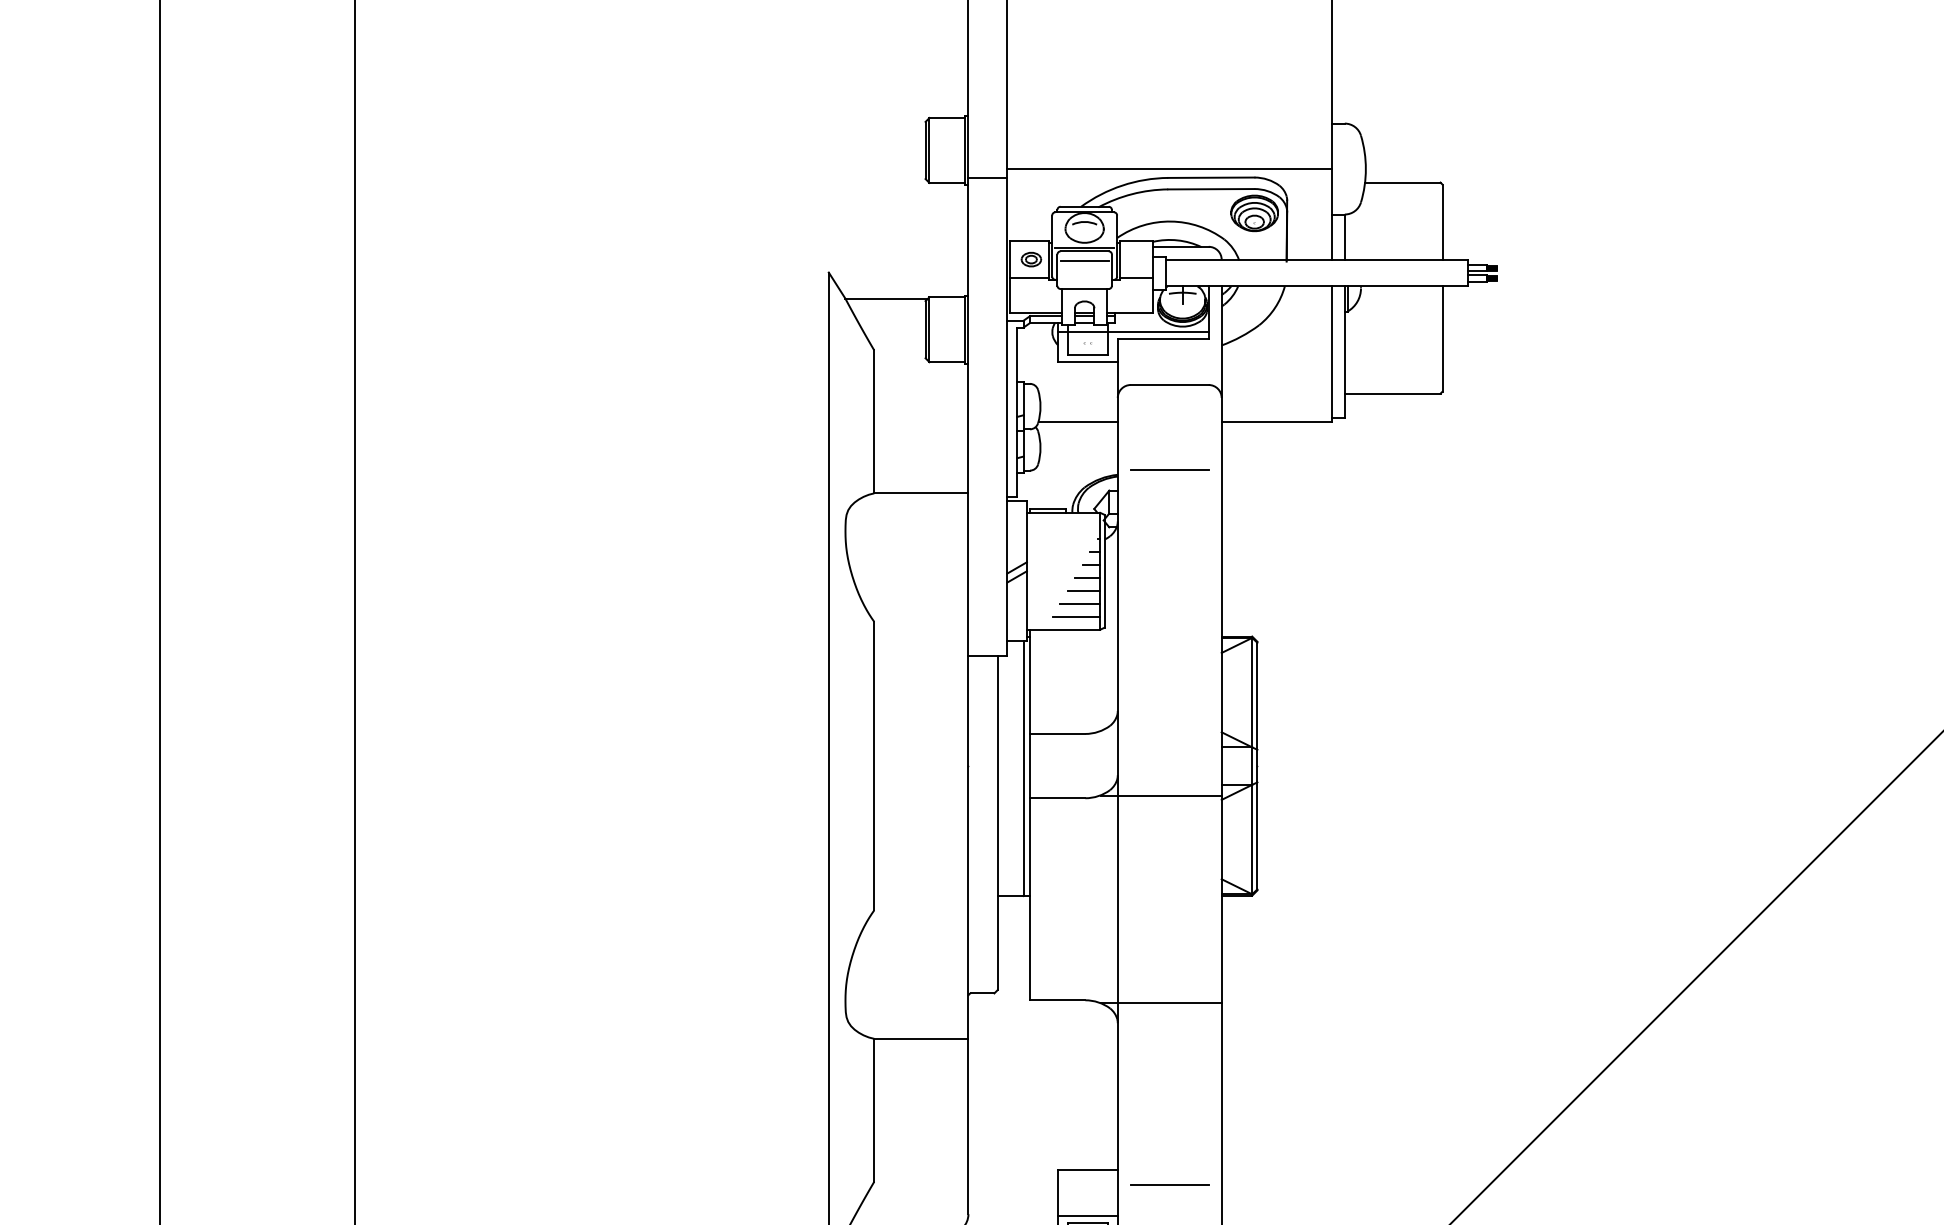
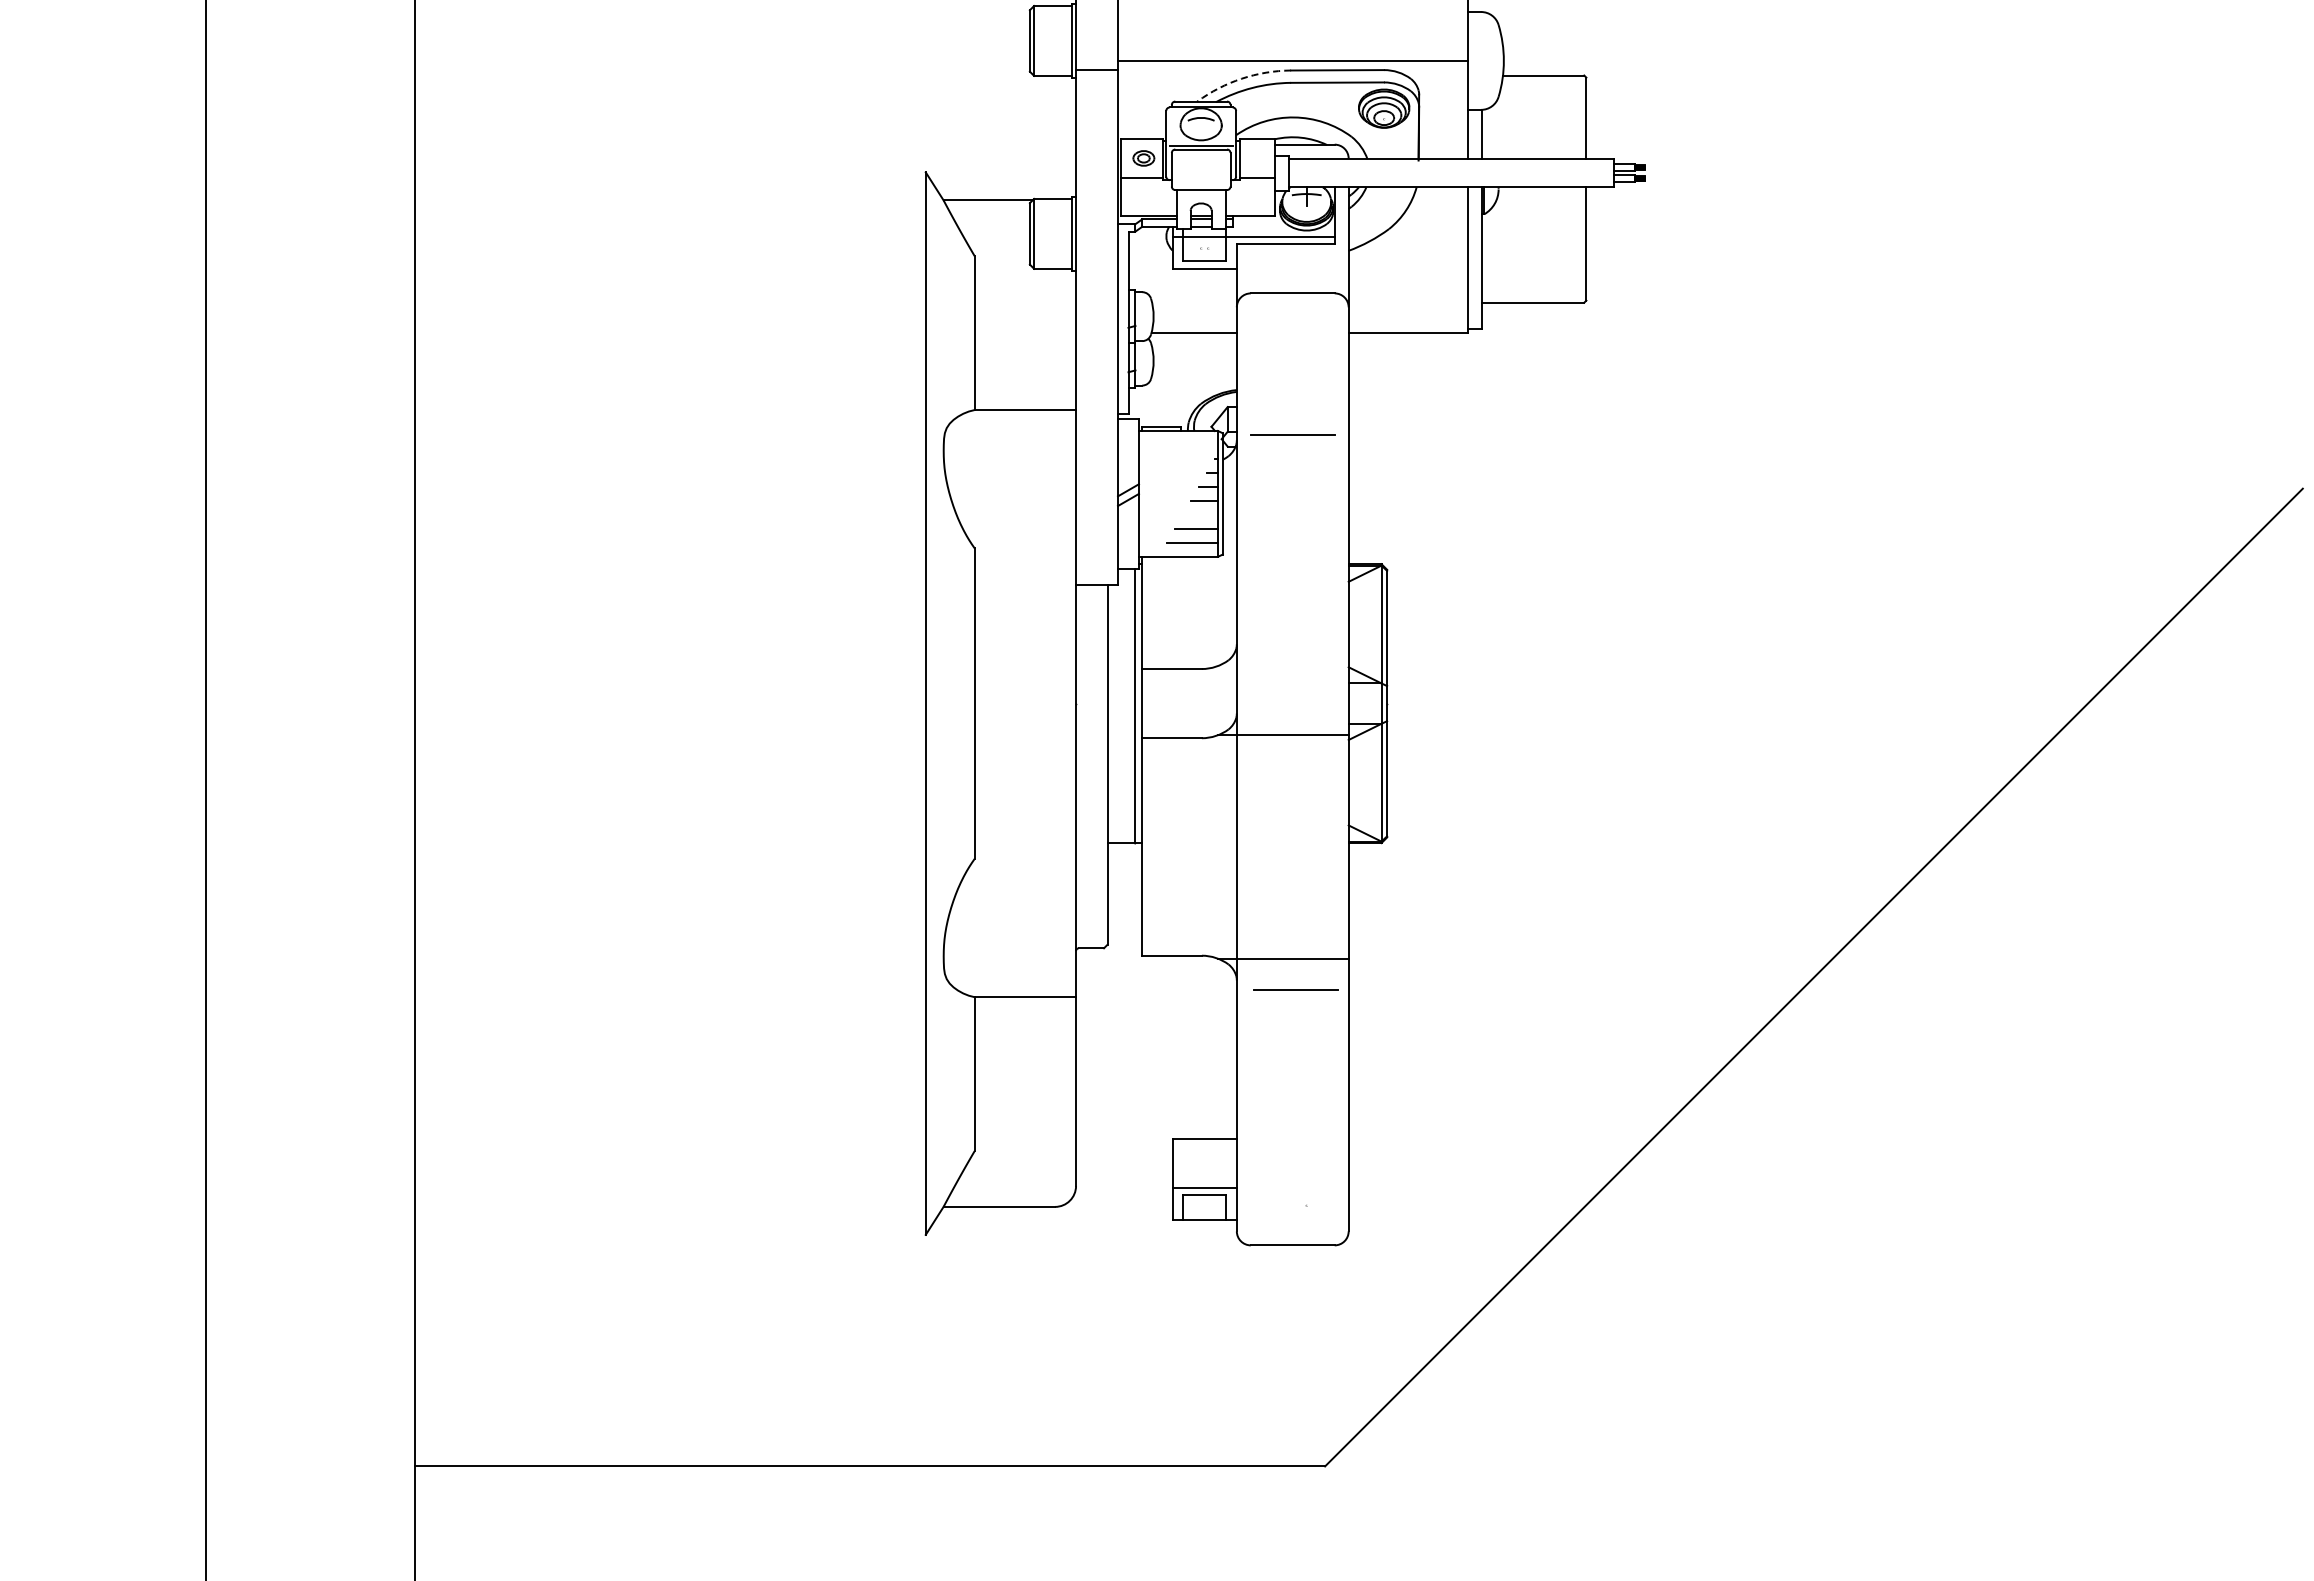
arc: (1122, 185) -> (1241, 78), solid -> dashed
line: (1084, 260) -> (1201, 159), removed
line: (1169, 469) -> (1292, 434), moved
line: (1083, 590) -> (1199, 514), removed
line: (1169, 1184) -> (1295, 989), moved

